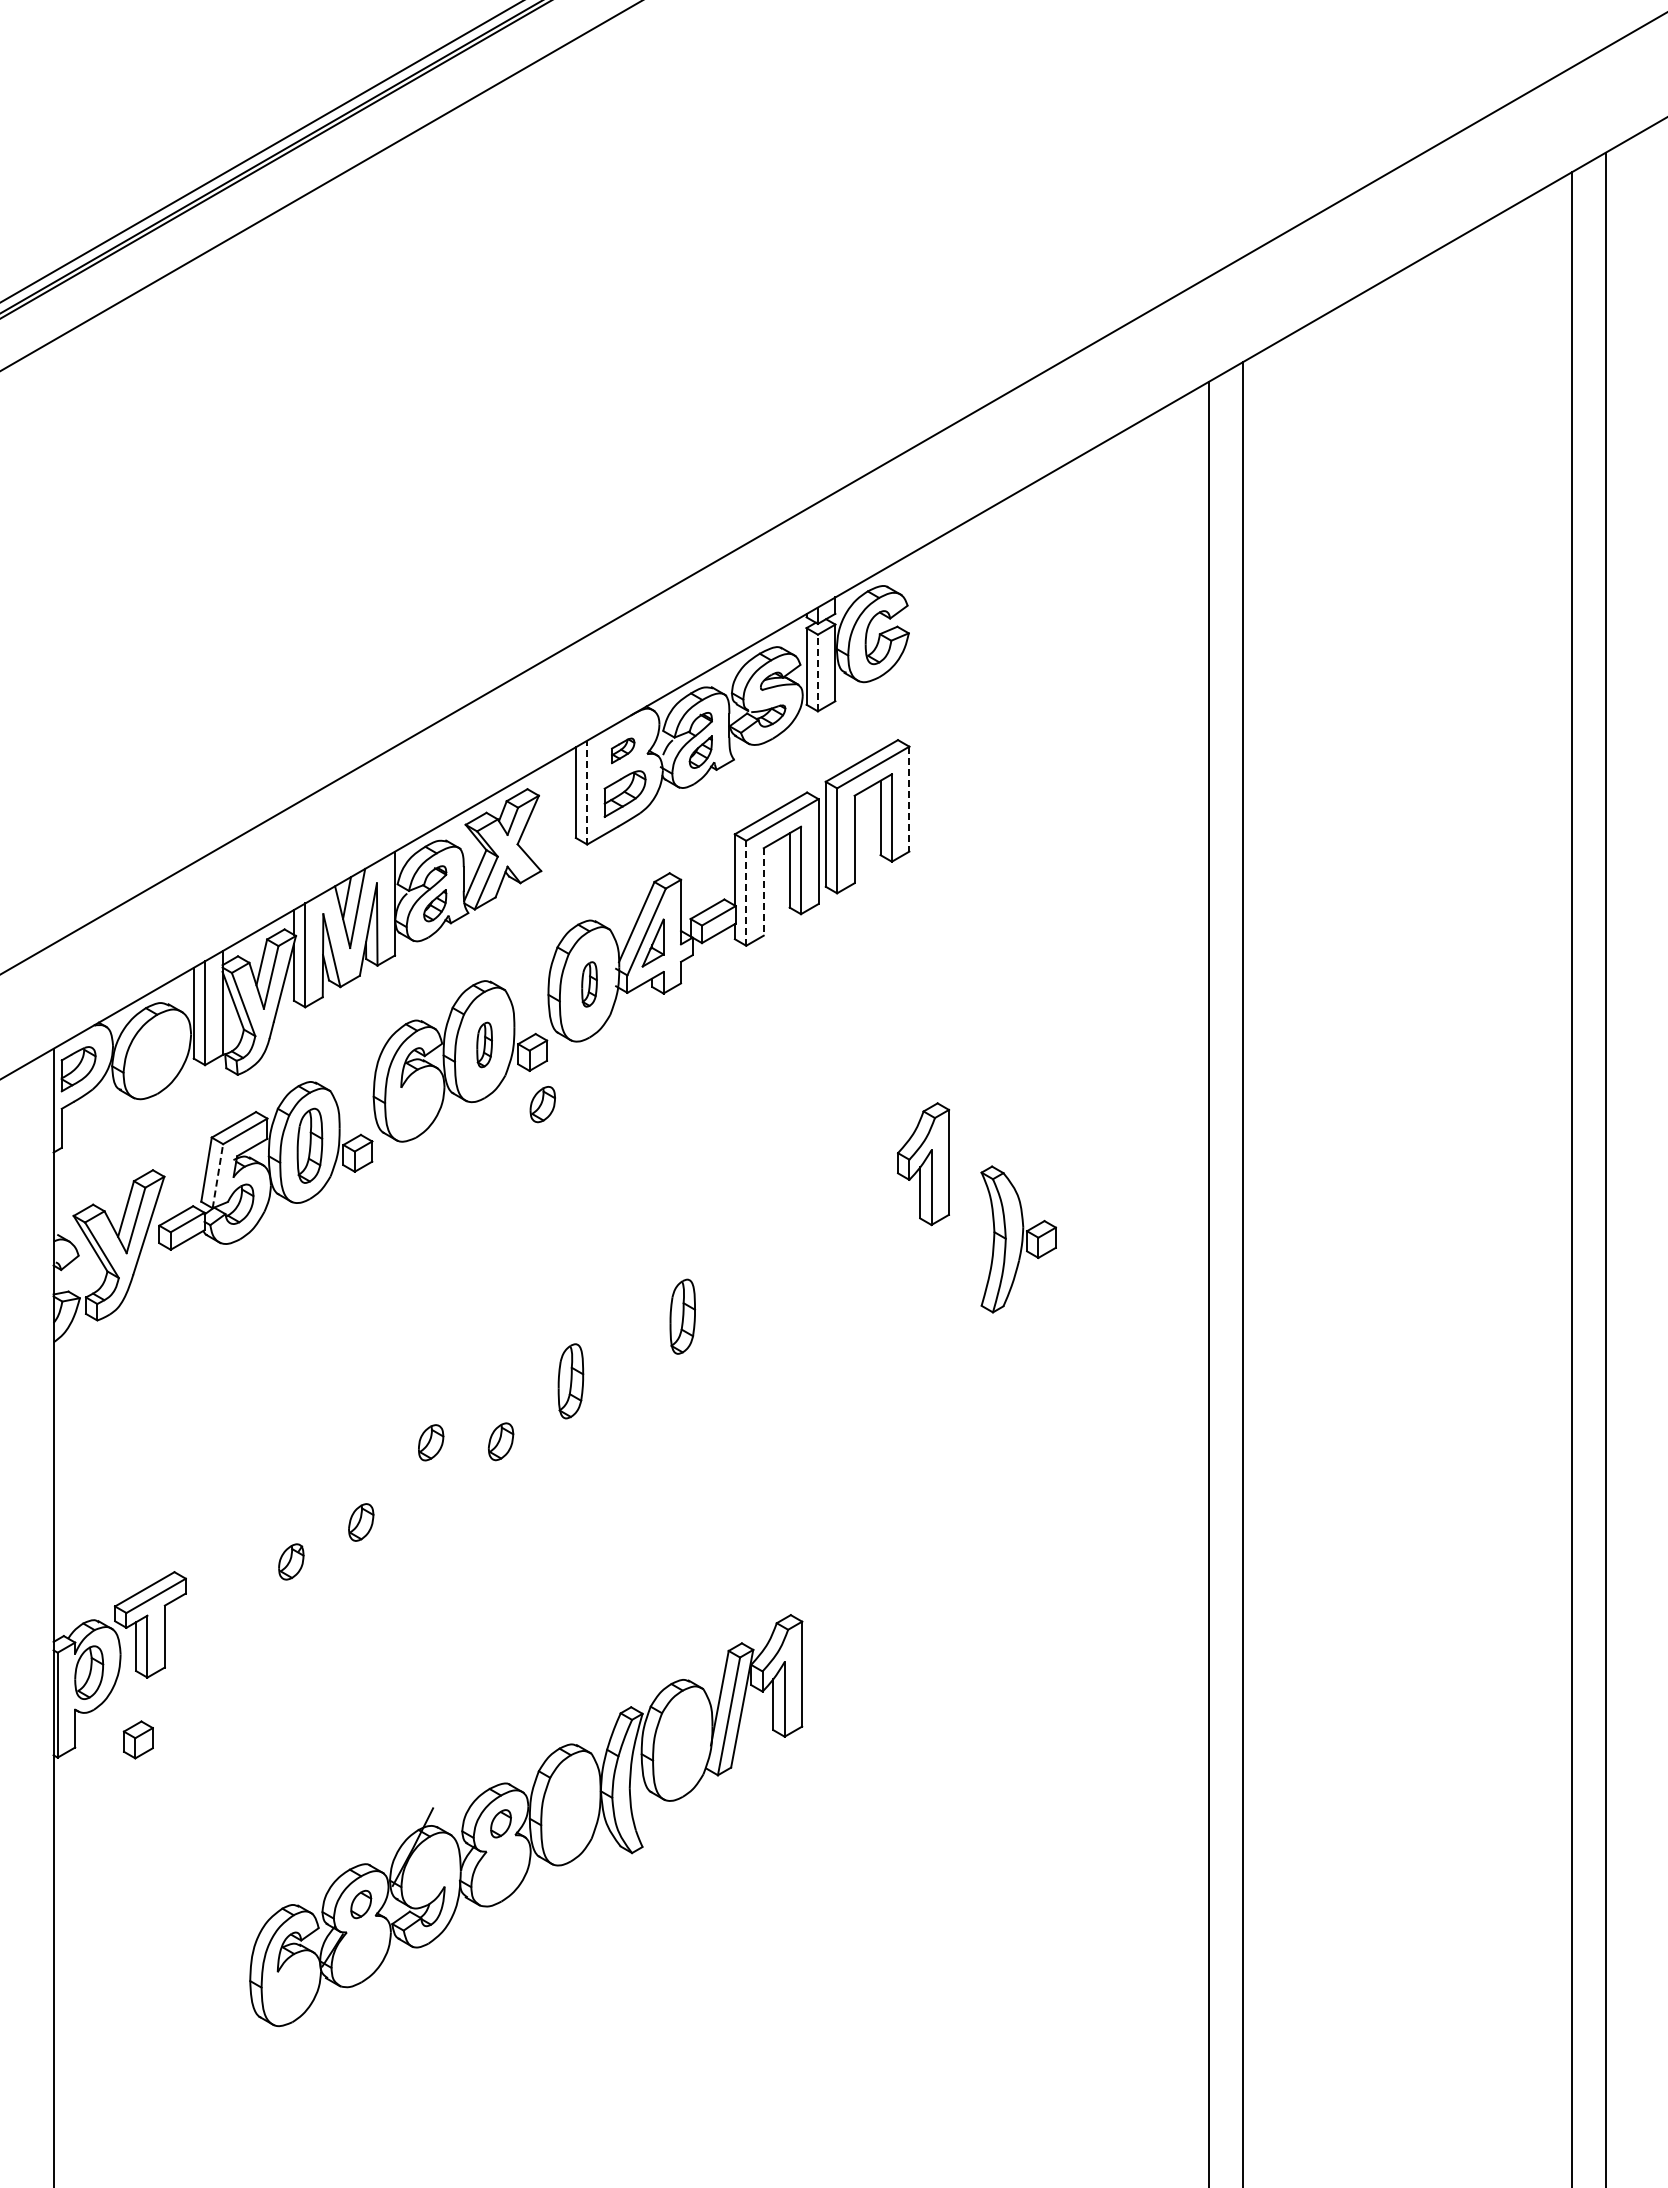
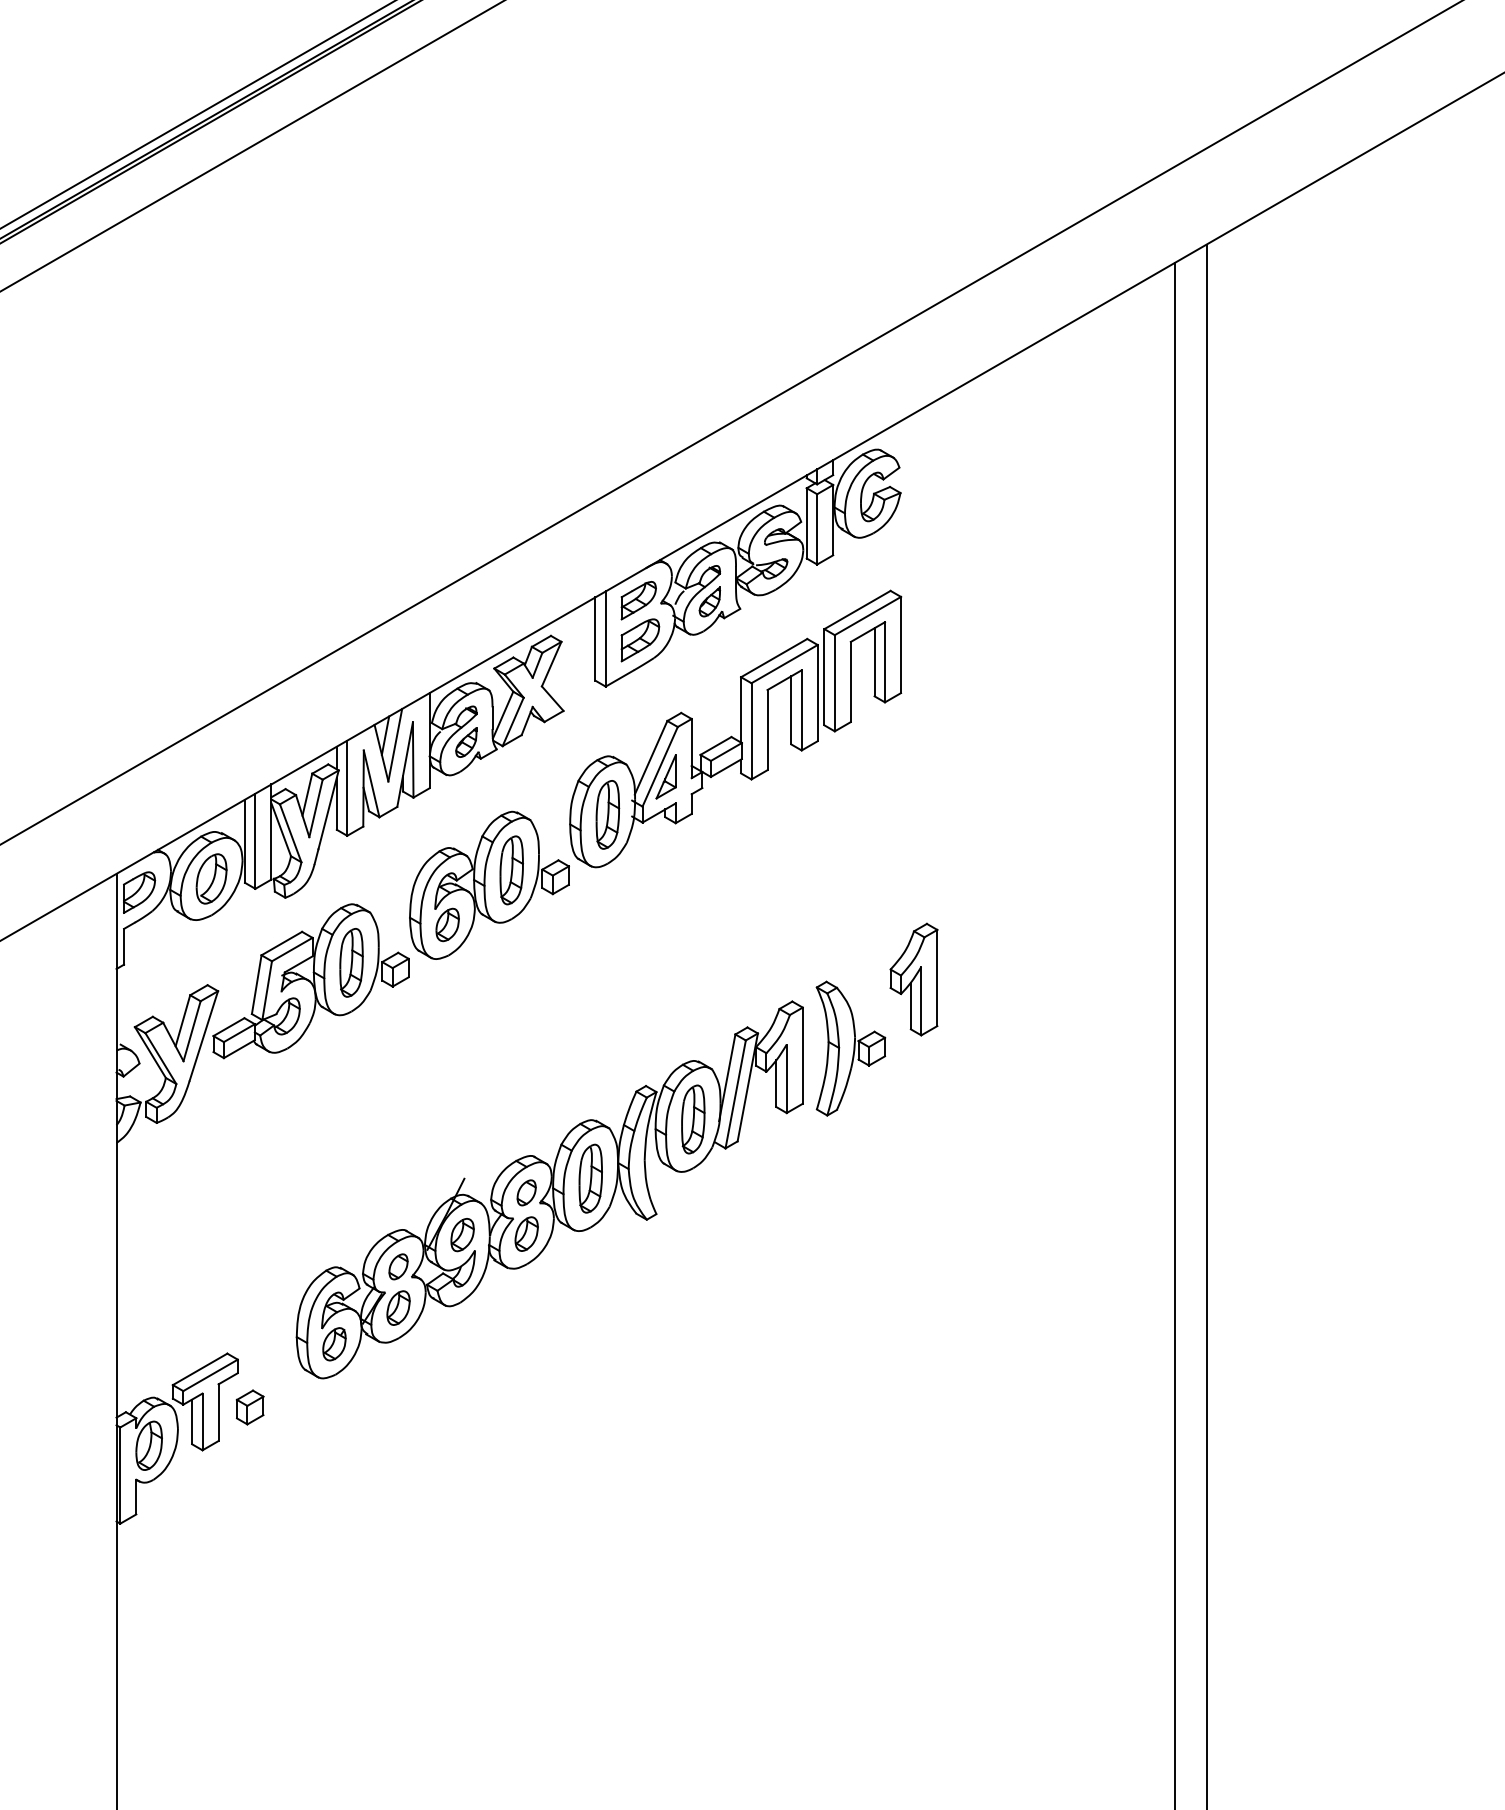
line: (817, 672) -> (816, 528), dashed -> solid
part: (622, 750) -> (638, 600), size x1.67
line: (587, 792) -> (605, 638), dashed -> solid
line: (909, 799) -> (901, 645), dashed -> solid
line: (763, 891) -> (767, 729), dashed -> solid
line: (746, 892) -> (751, 730), dashed -> solid
part: (589, 984) -> (607, 814), size x1.67
part: (484, 1044) -> (511, 869), size x1.67
part: (157, 1054) -> (211, 879), added
part: (542, 1104) -> (447, 924), moved
line: (217, 1175) -> (266, 990), dashed -> solid
part: (1018, 1239) -> (850, 1048), moved
part: (137, 1739) -> (249, 1407), moved
part: (526, 1820) -> (550, 1189), moved

